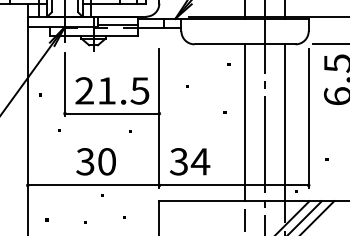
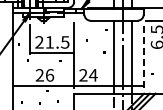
line: (308, 116) -> (143, 54), solid -> dashed
text: (95, 162) -> (44, 75), 30 -> 26
text: (179, 162) -> (83, 75), 34 -> 24

